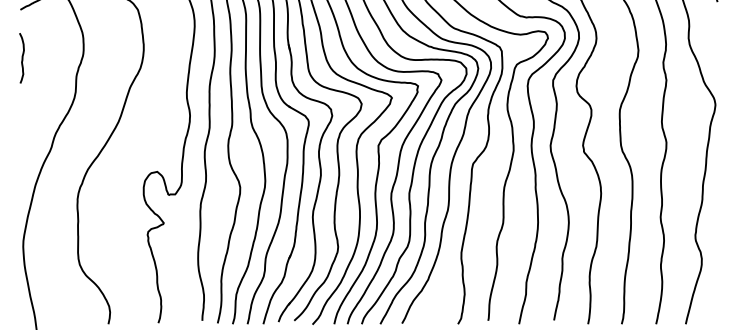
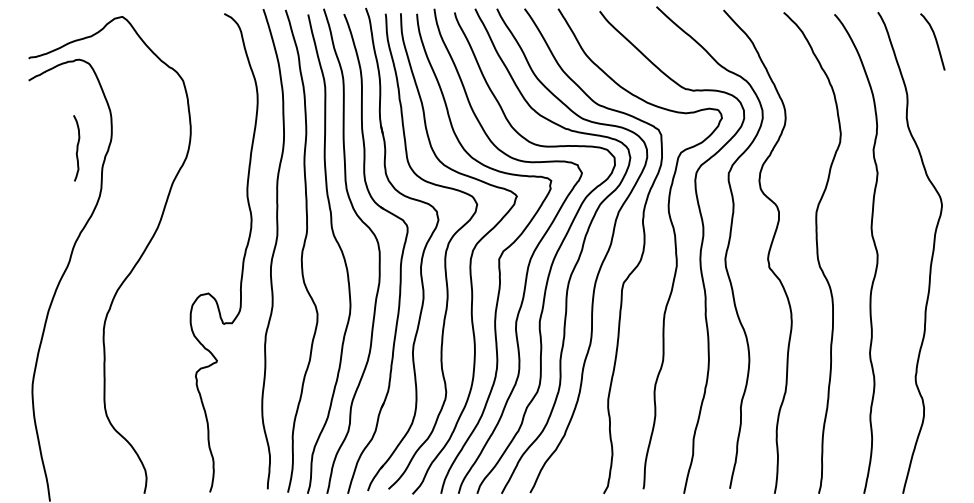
curve: (21, 58) -> (76, 148), moved

